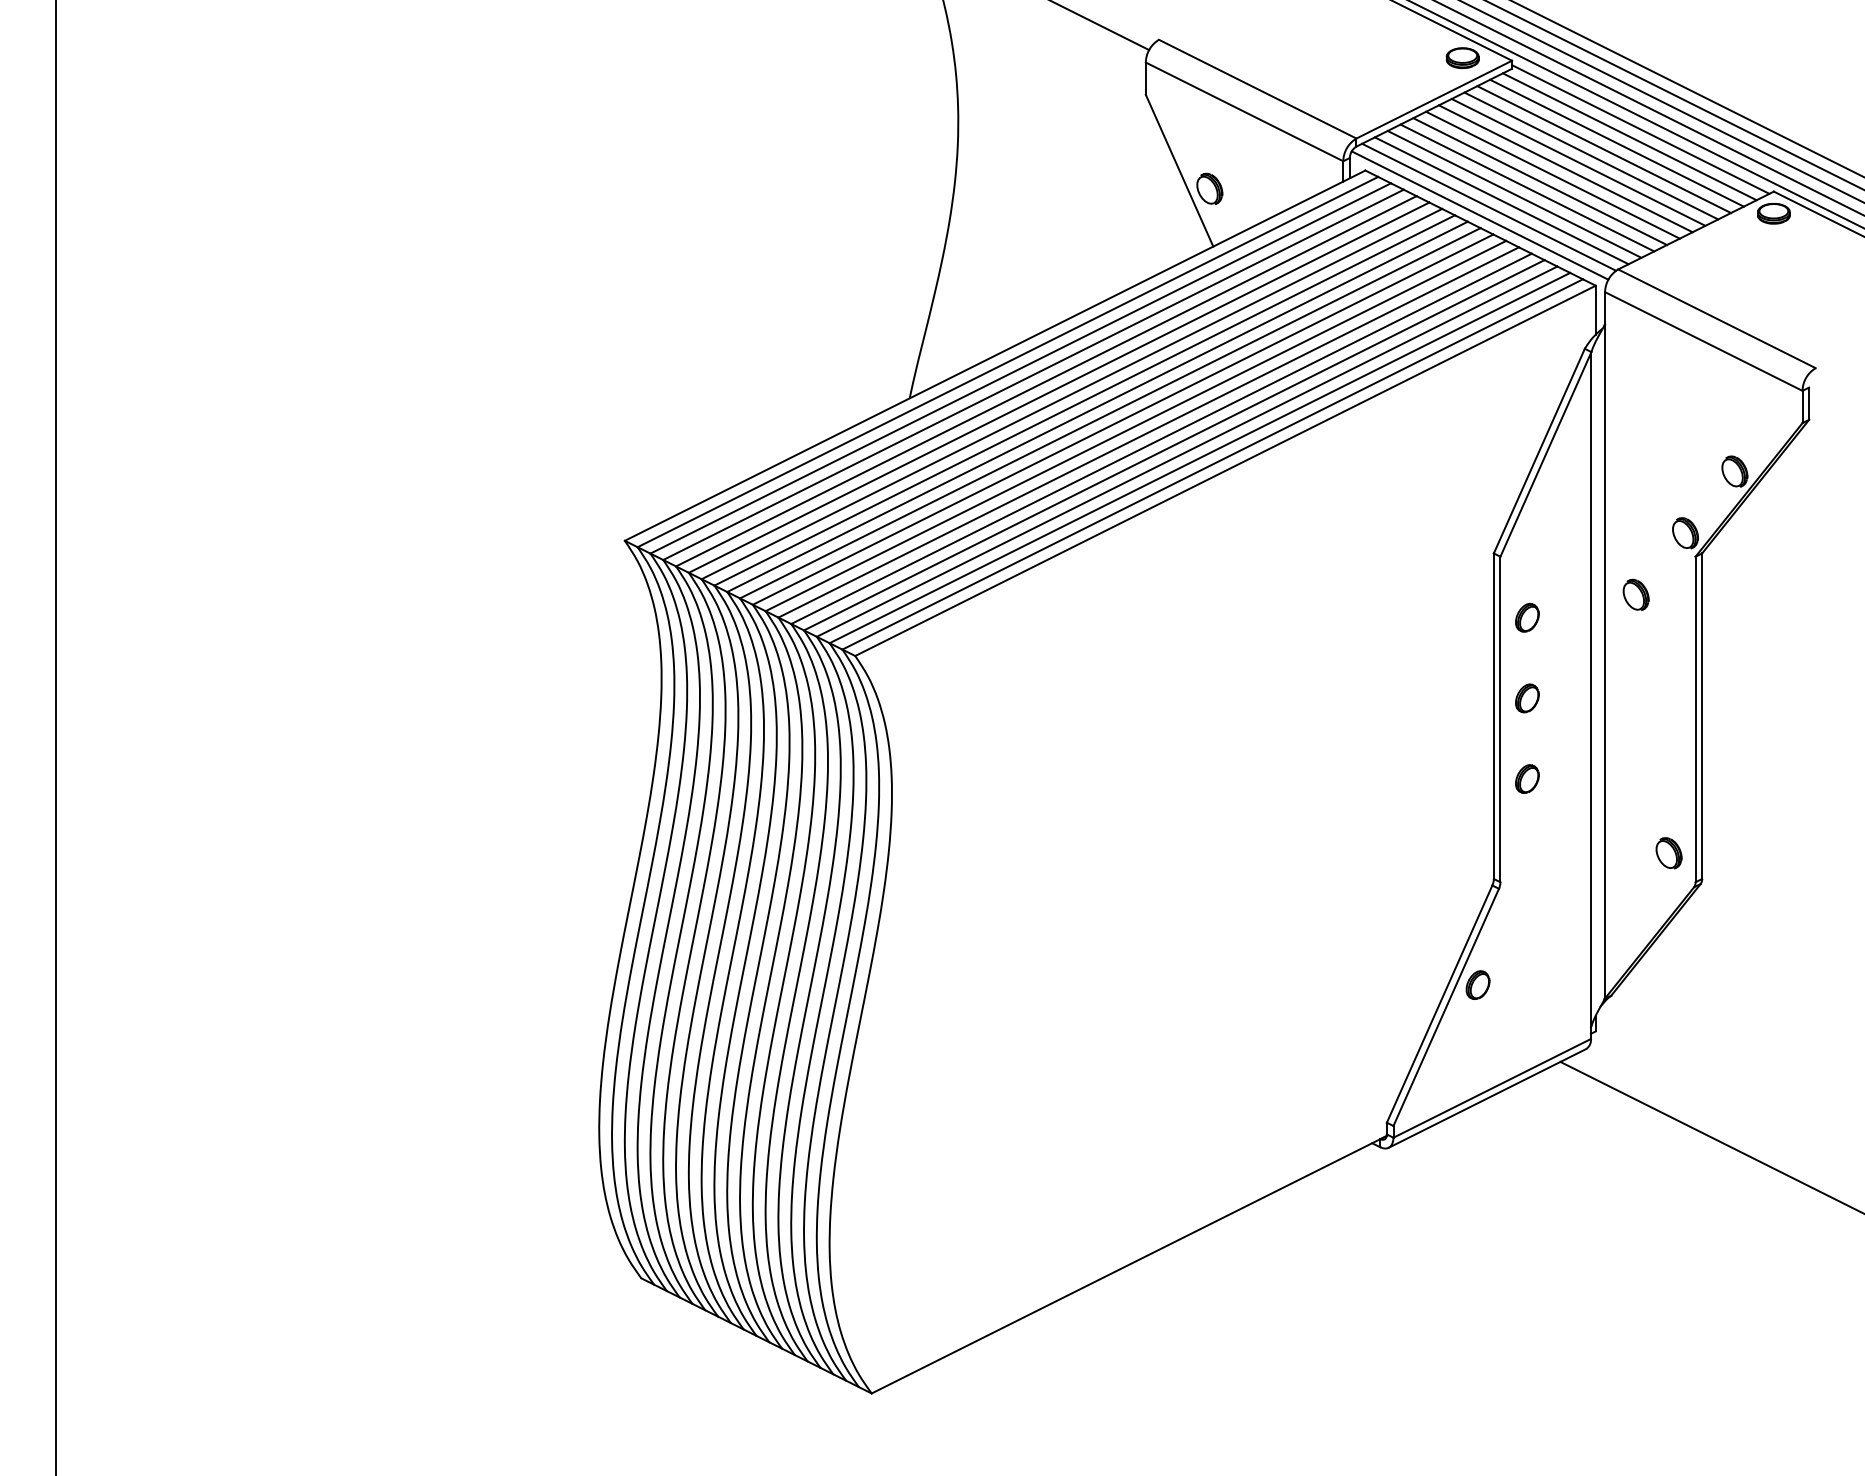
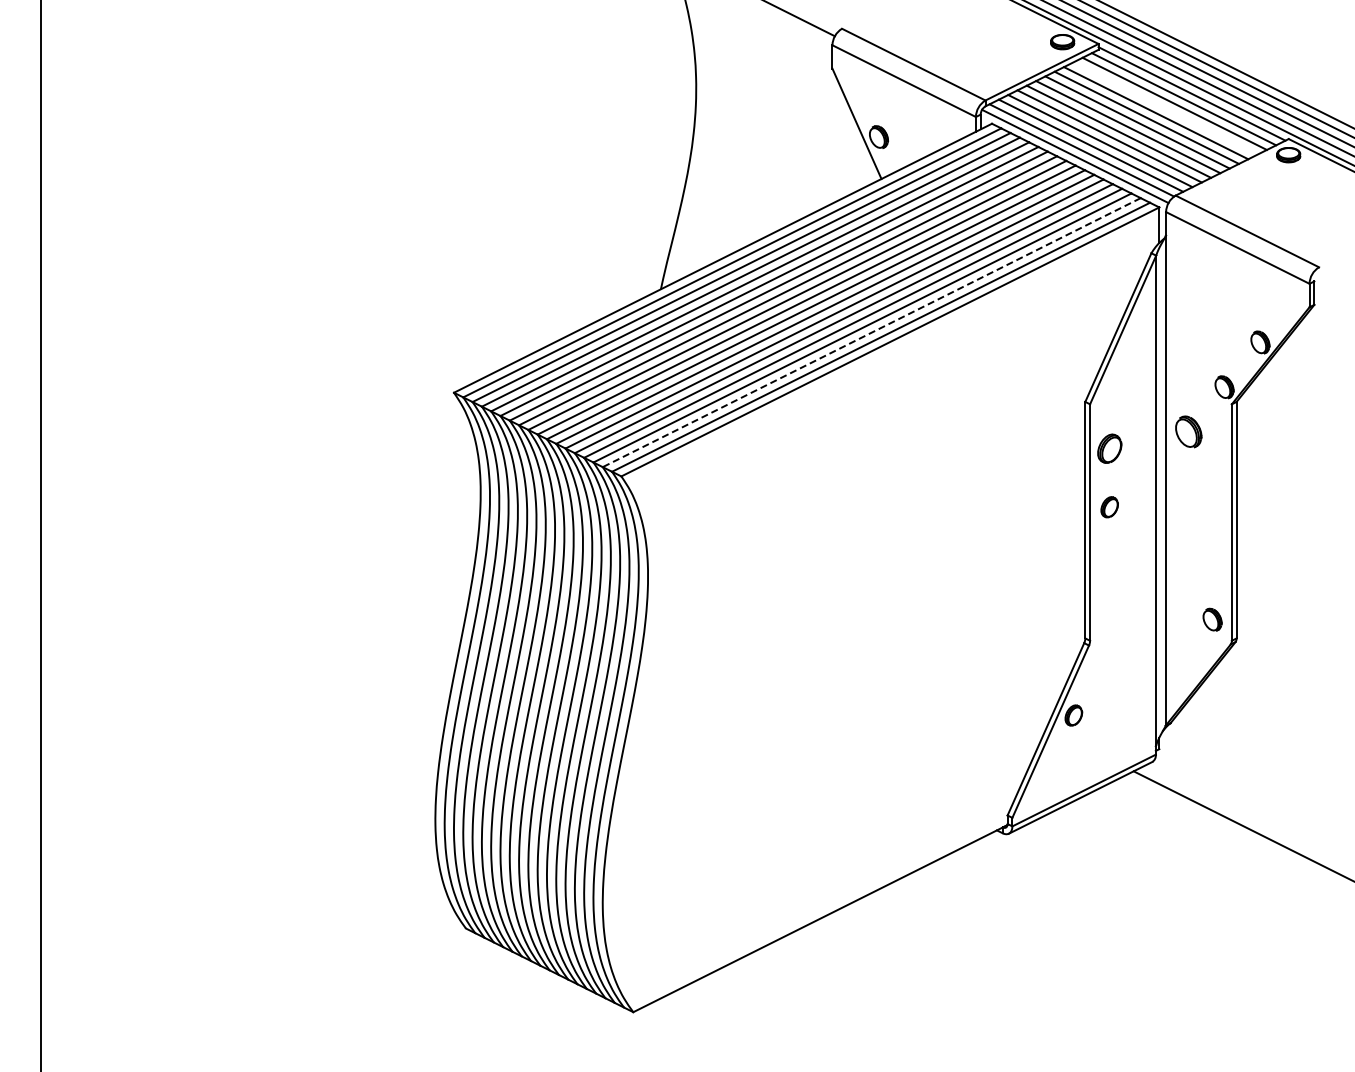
line: (1604, 149) -> (1165, 108), removed
line: (1199, 457) -> (871, 332), solid -> dashed
part: (1635, 595) -> (1188, 432), size x1.4
part: (1527, 617) -> (1109, 448), size x1.4
part: (1527, 778) -> (1109, 565), removed

